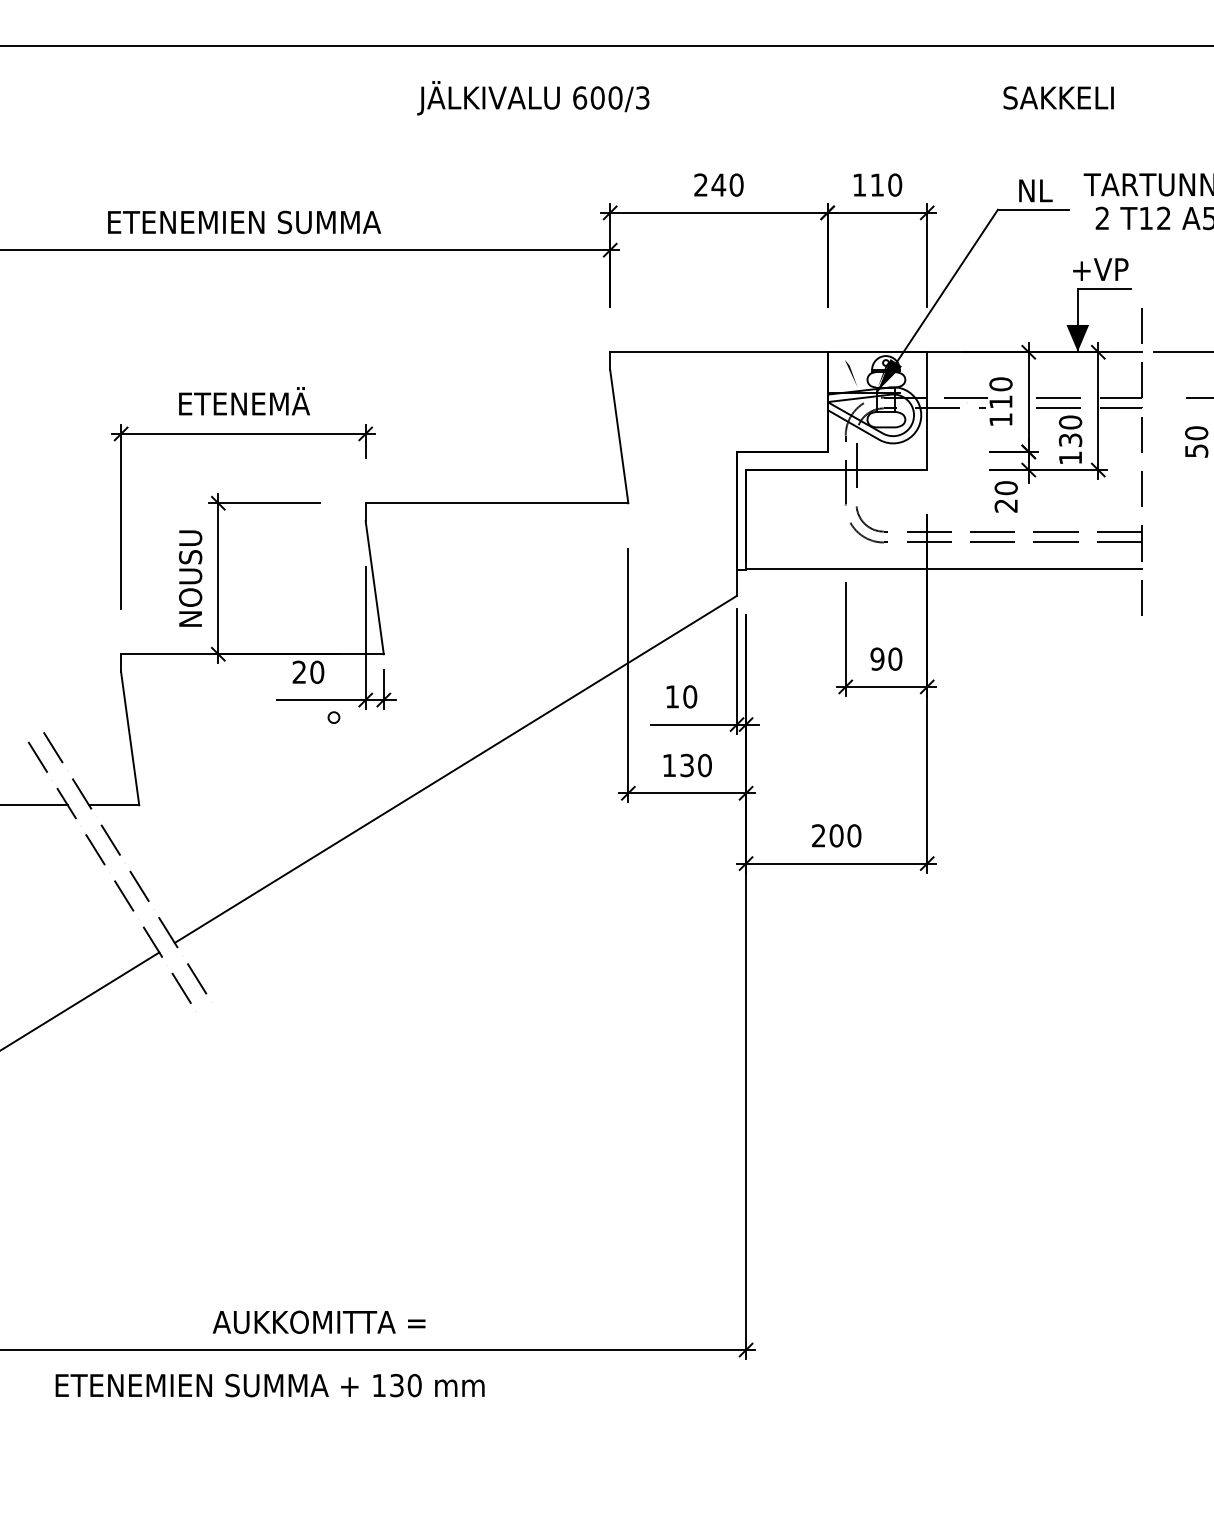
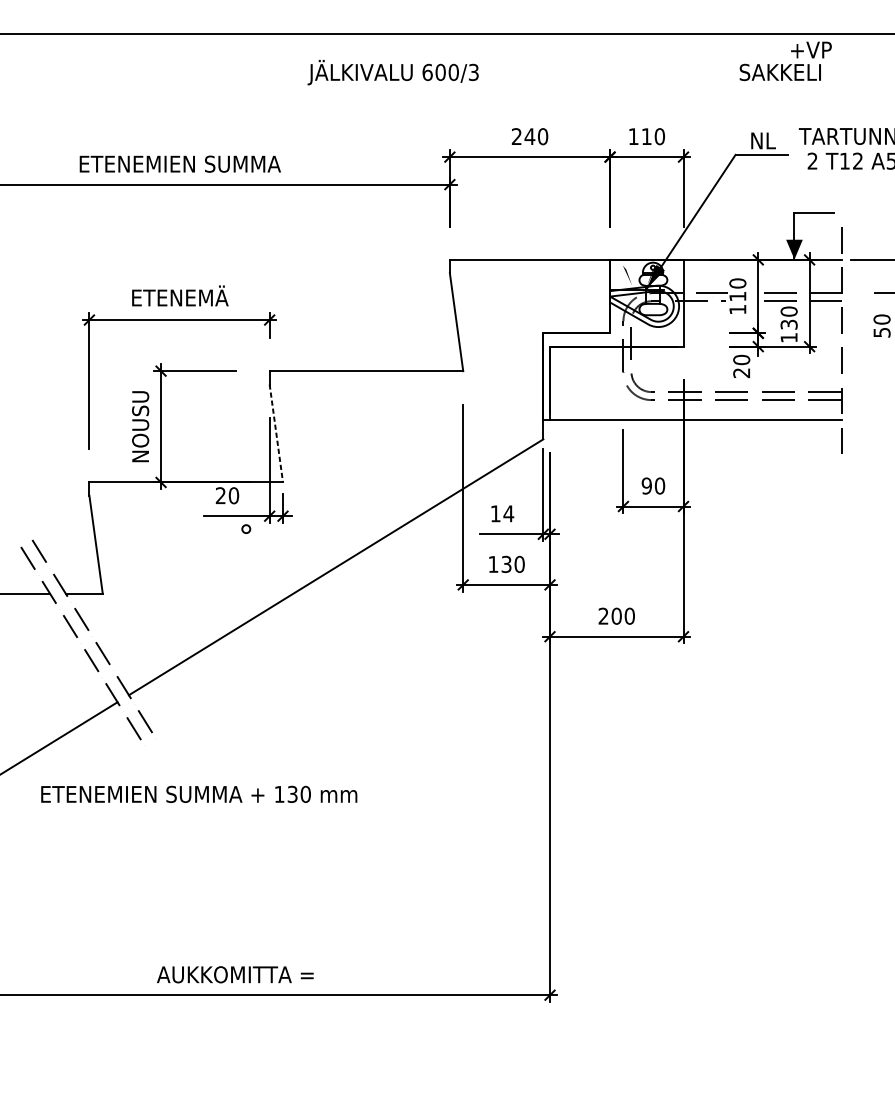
text: (1100, 269) -> (811, 49), moved
line: (374, 588) -> (276, 433), solid -> dashed
text: (689, 696) -> (508, 513), 10 -> 14
text: (269, 1385) -> (198, 794), moved

